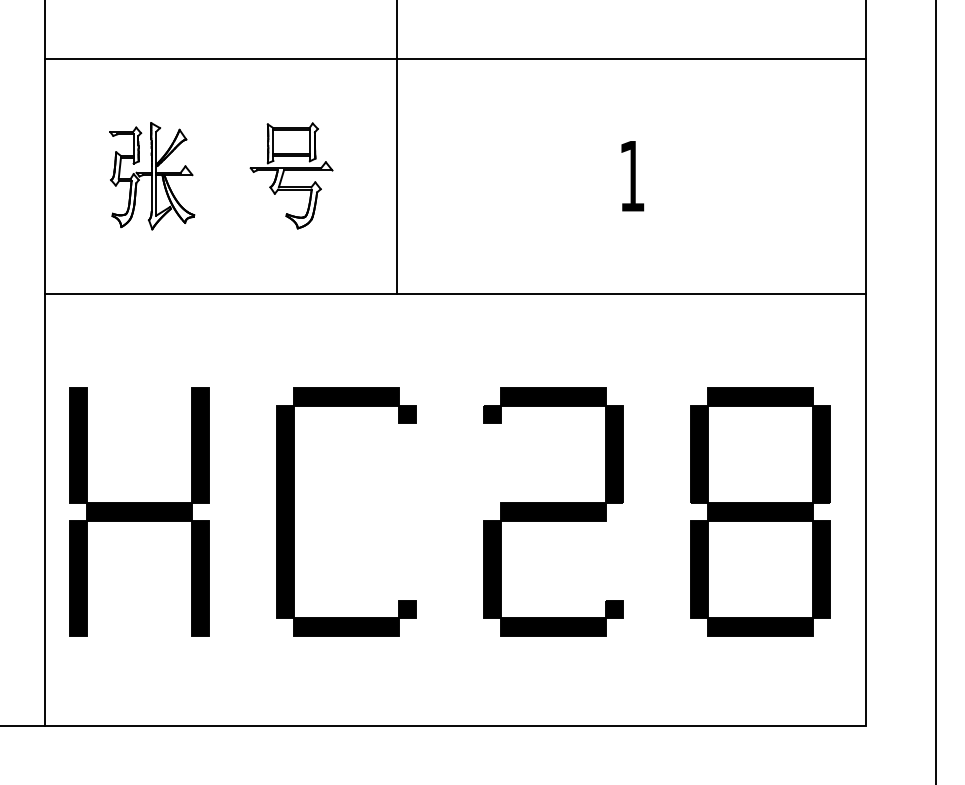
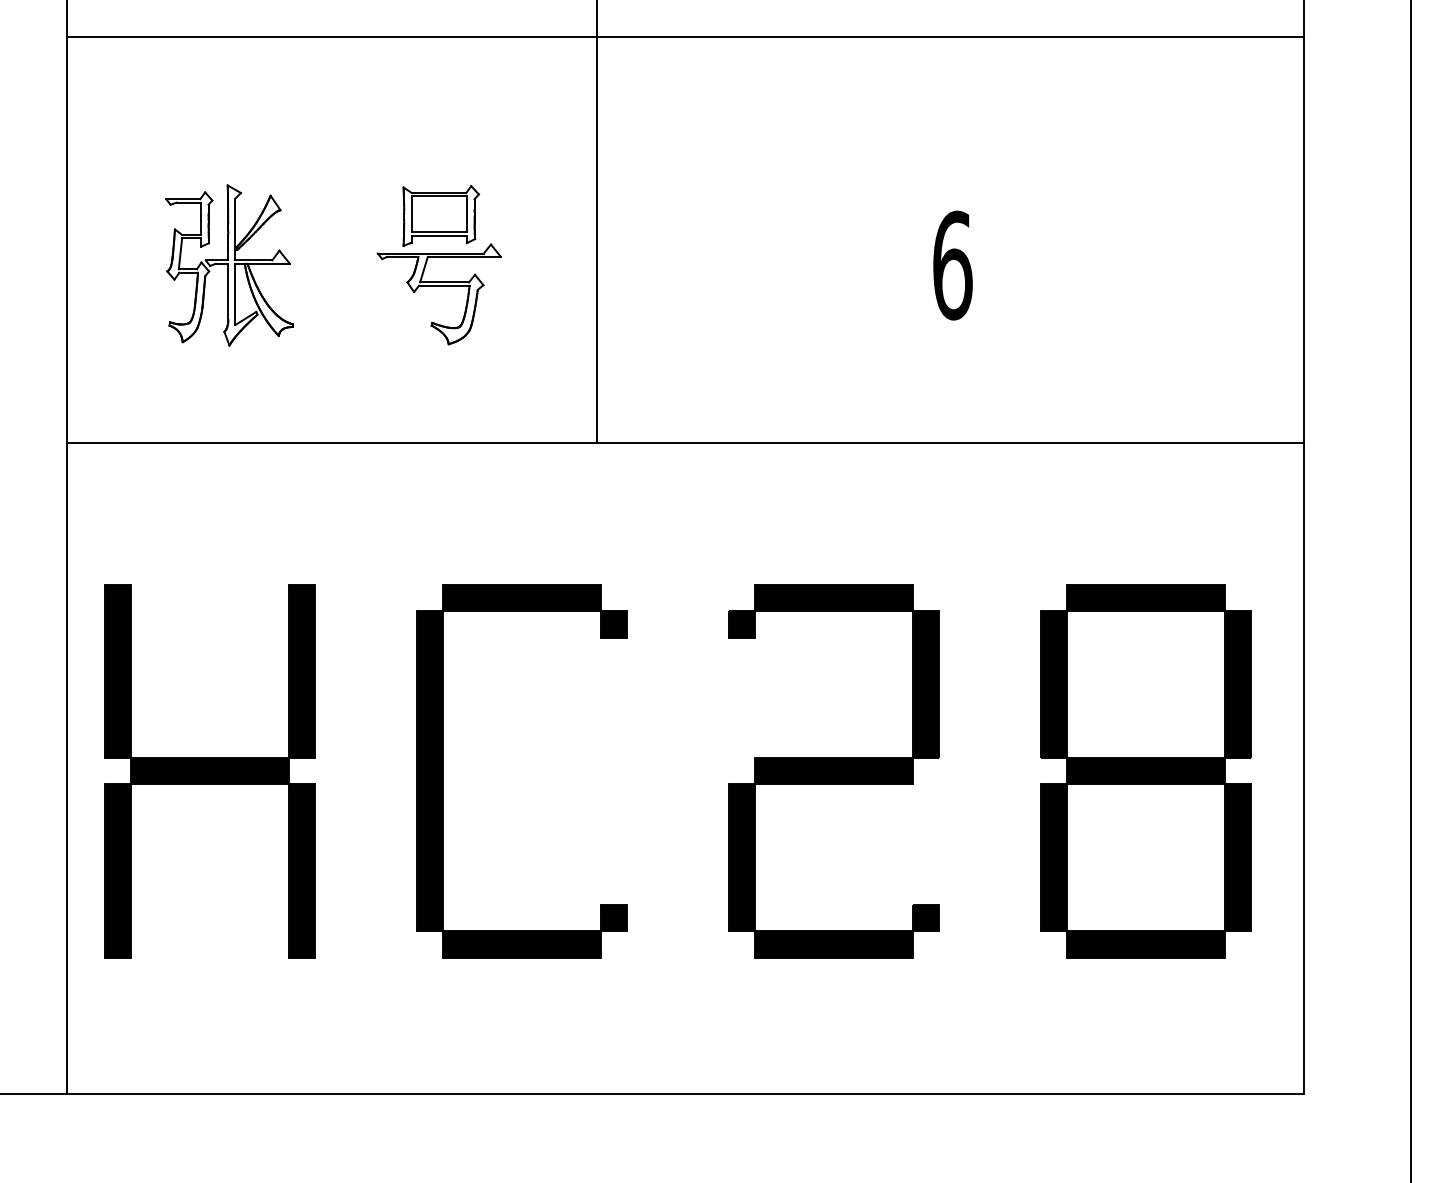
line: (454, 58) -> (684, 36), moved
text: (632, 175) -> (953, 264), 1 -> 6

